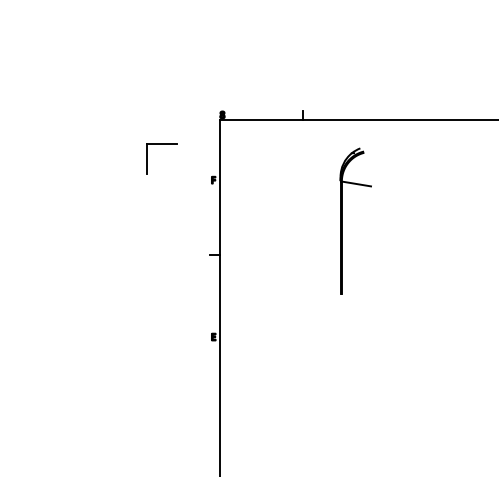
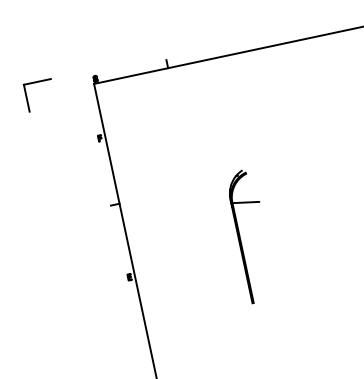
part: (161, 144) -> (37, 82), moved
part: (342, 220) -> (240, 237), moved

